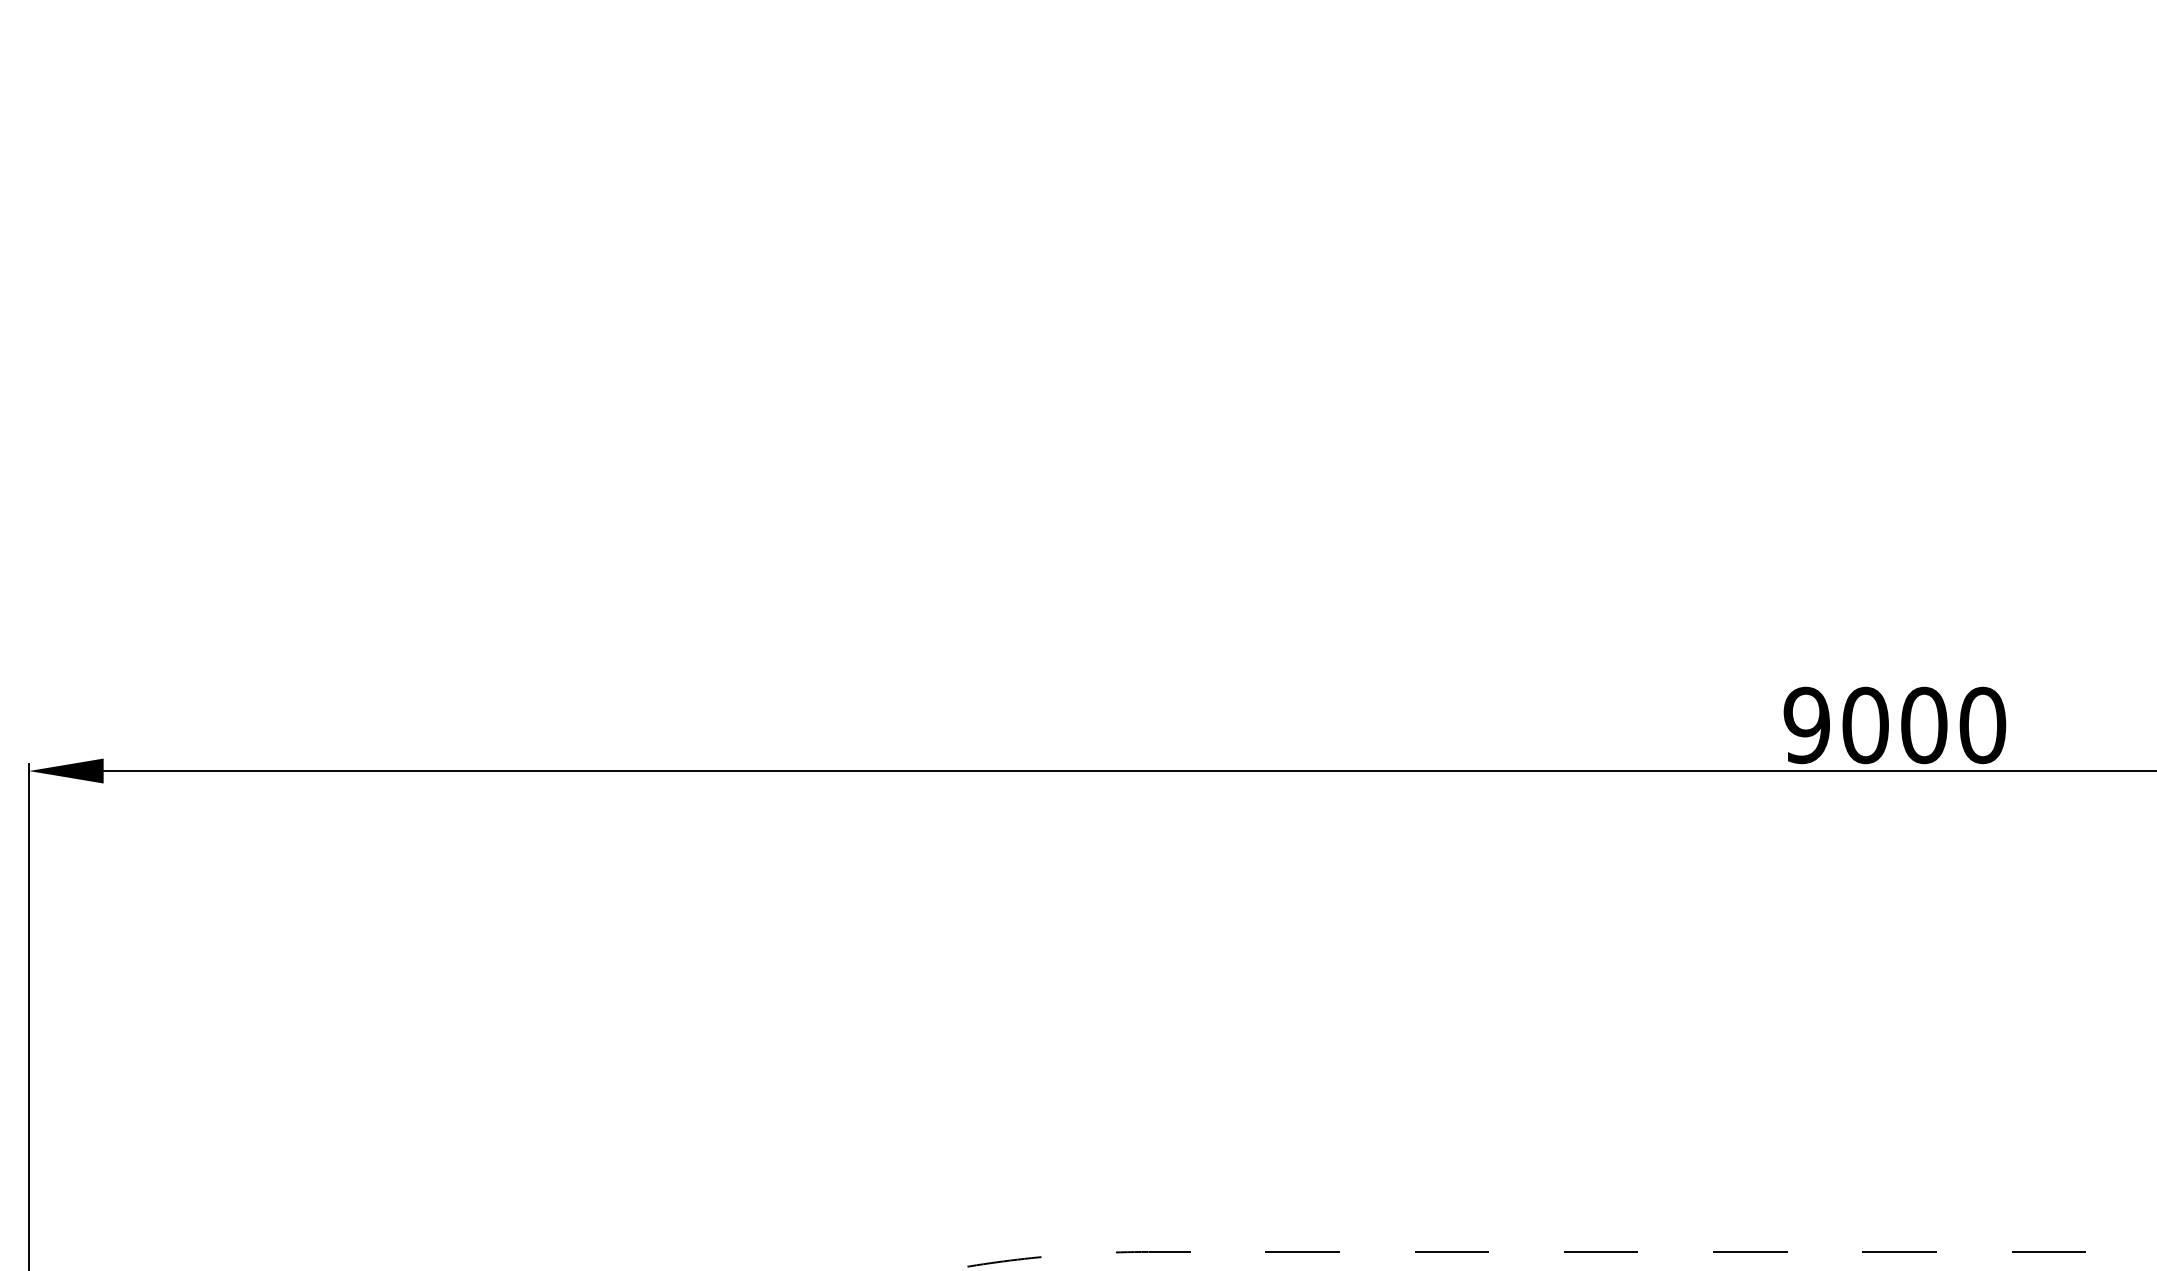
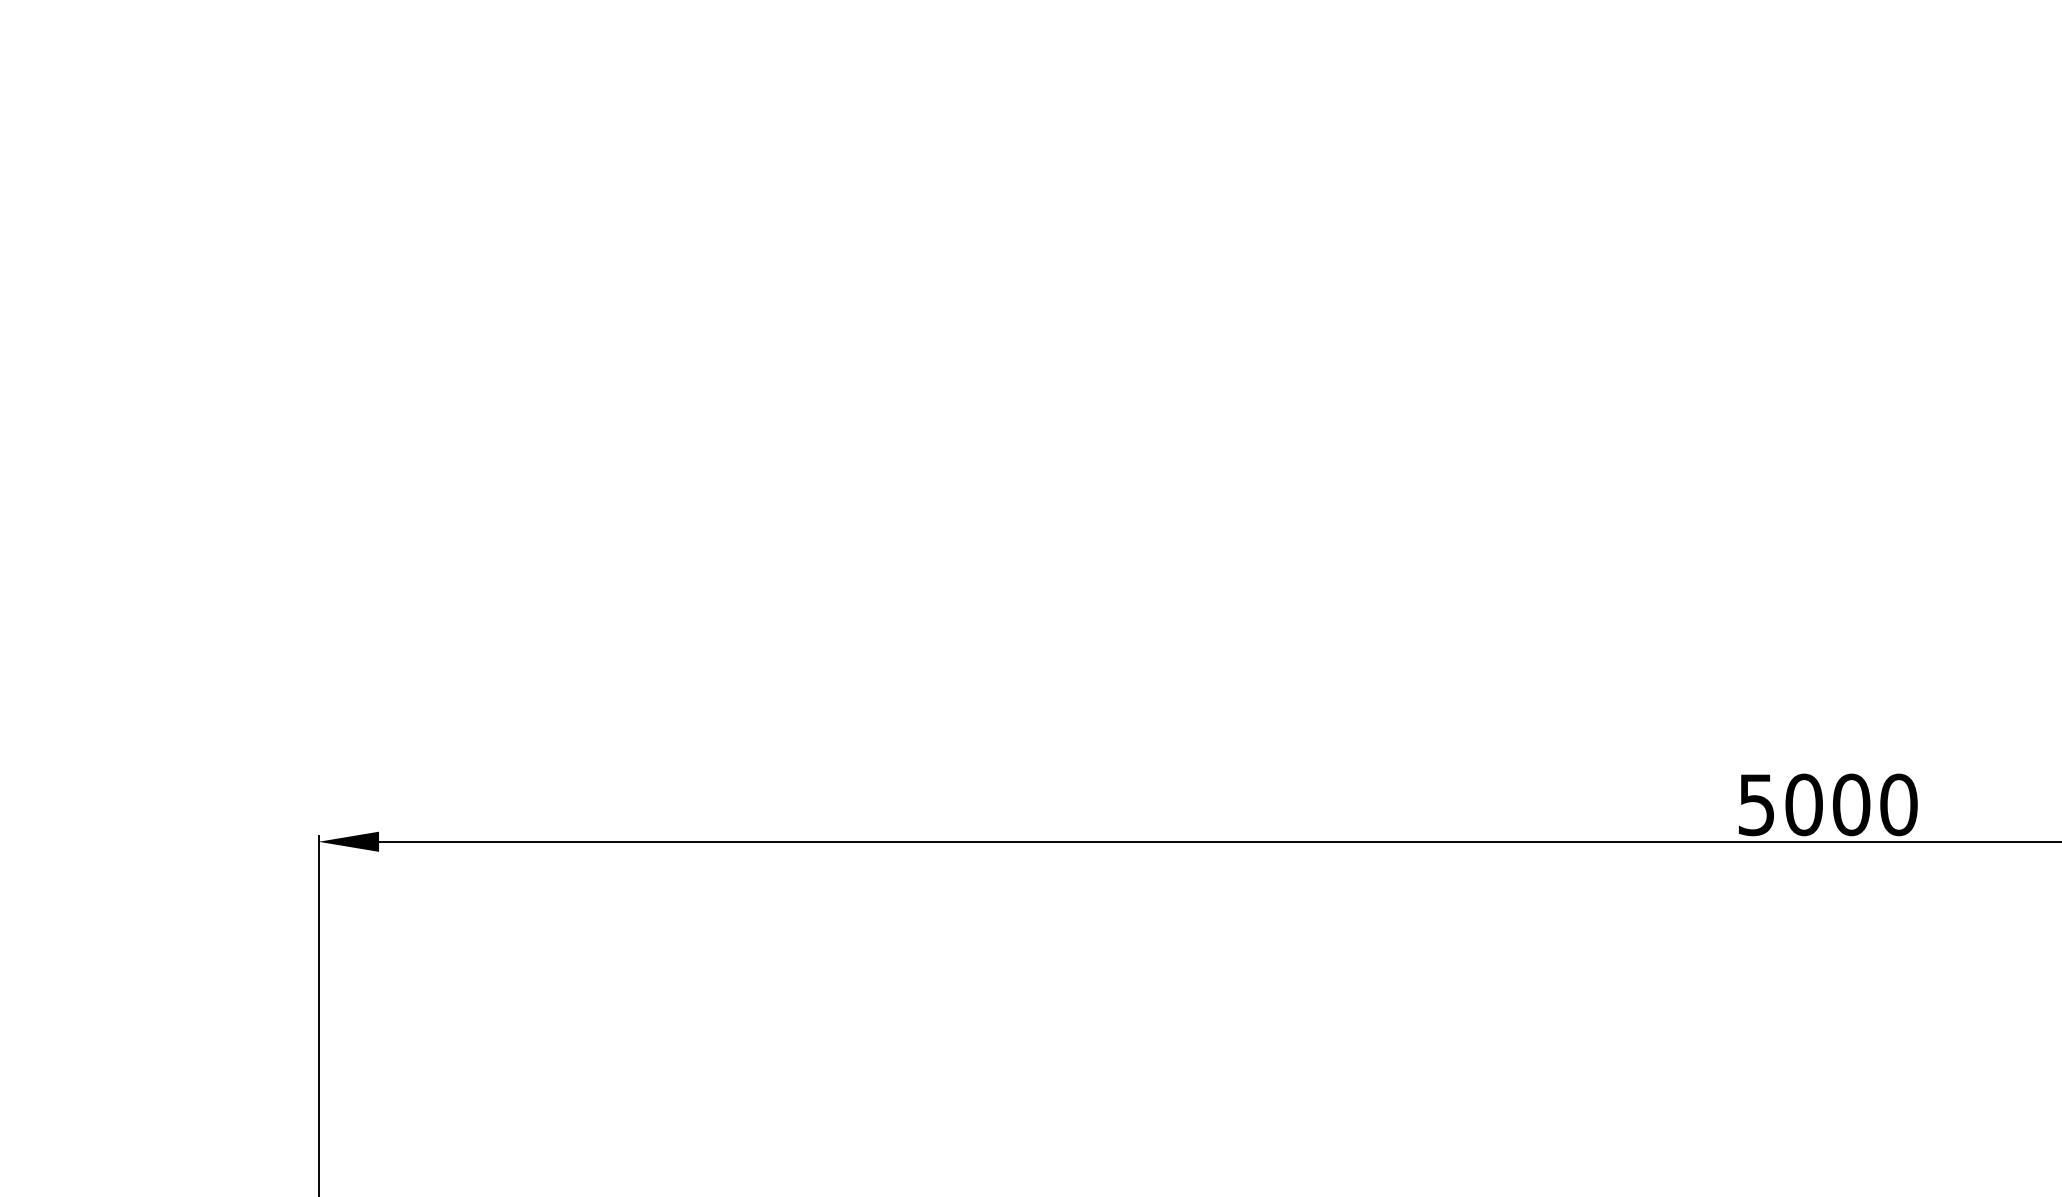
text: (1806, 724) -> (1756, 804), 9000 -> 5000

